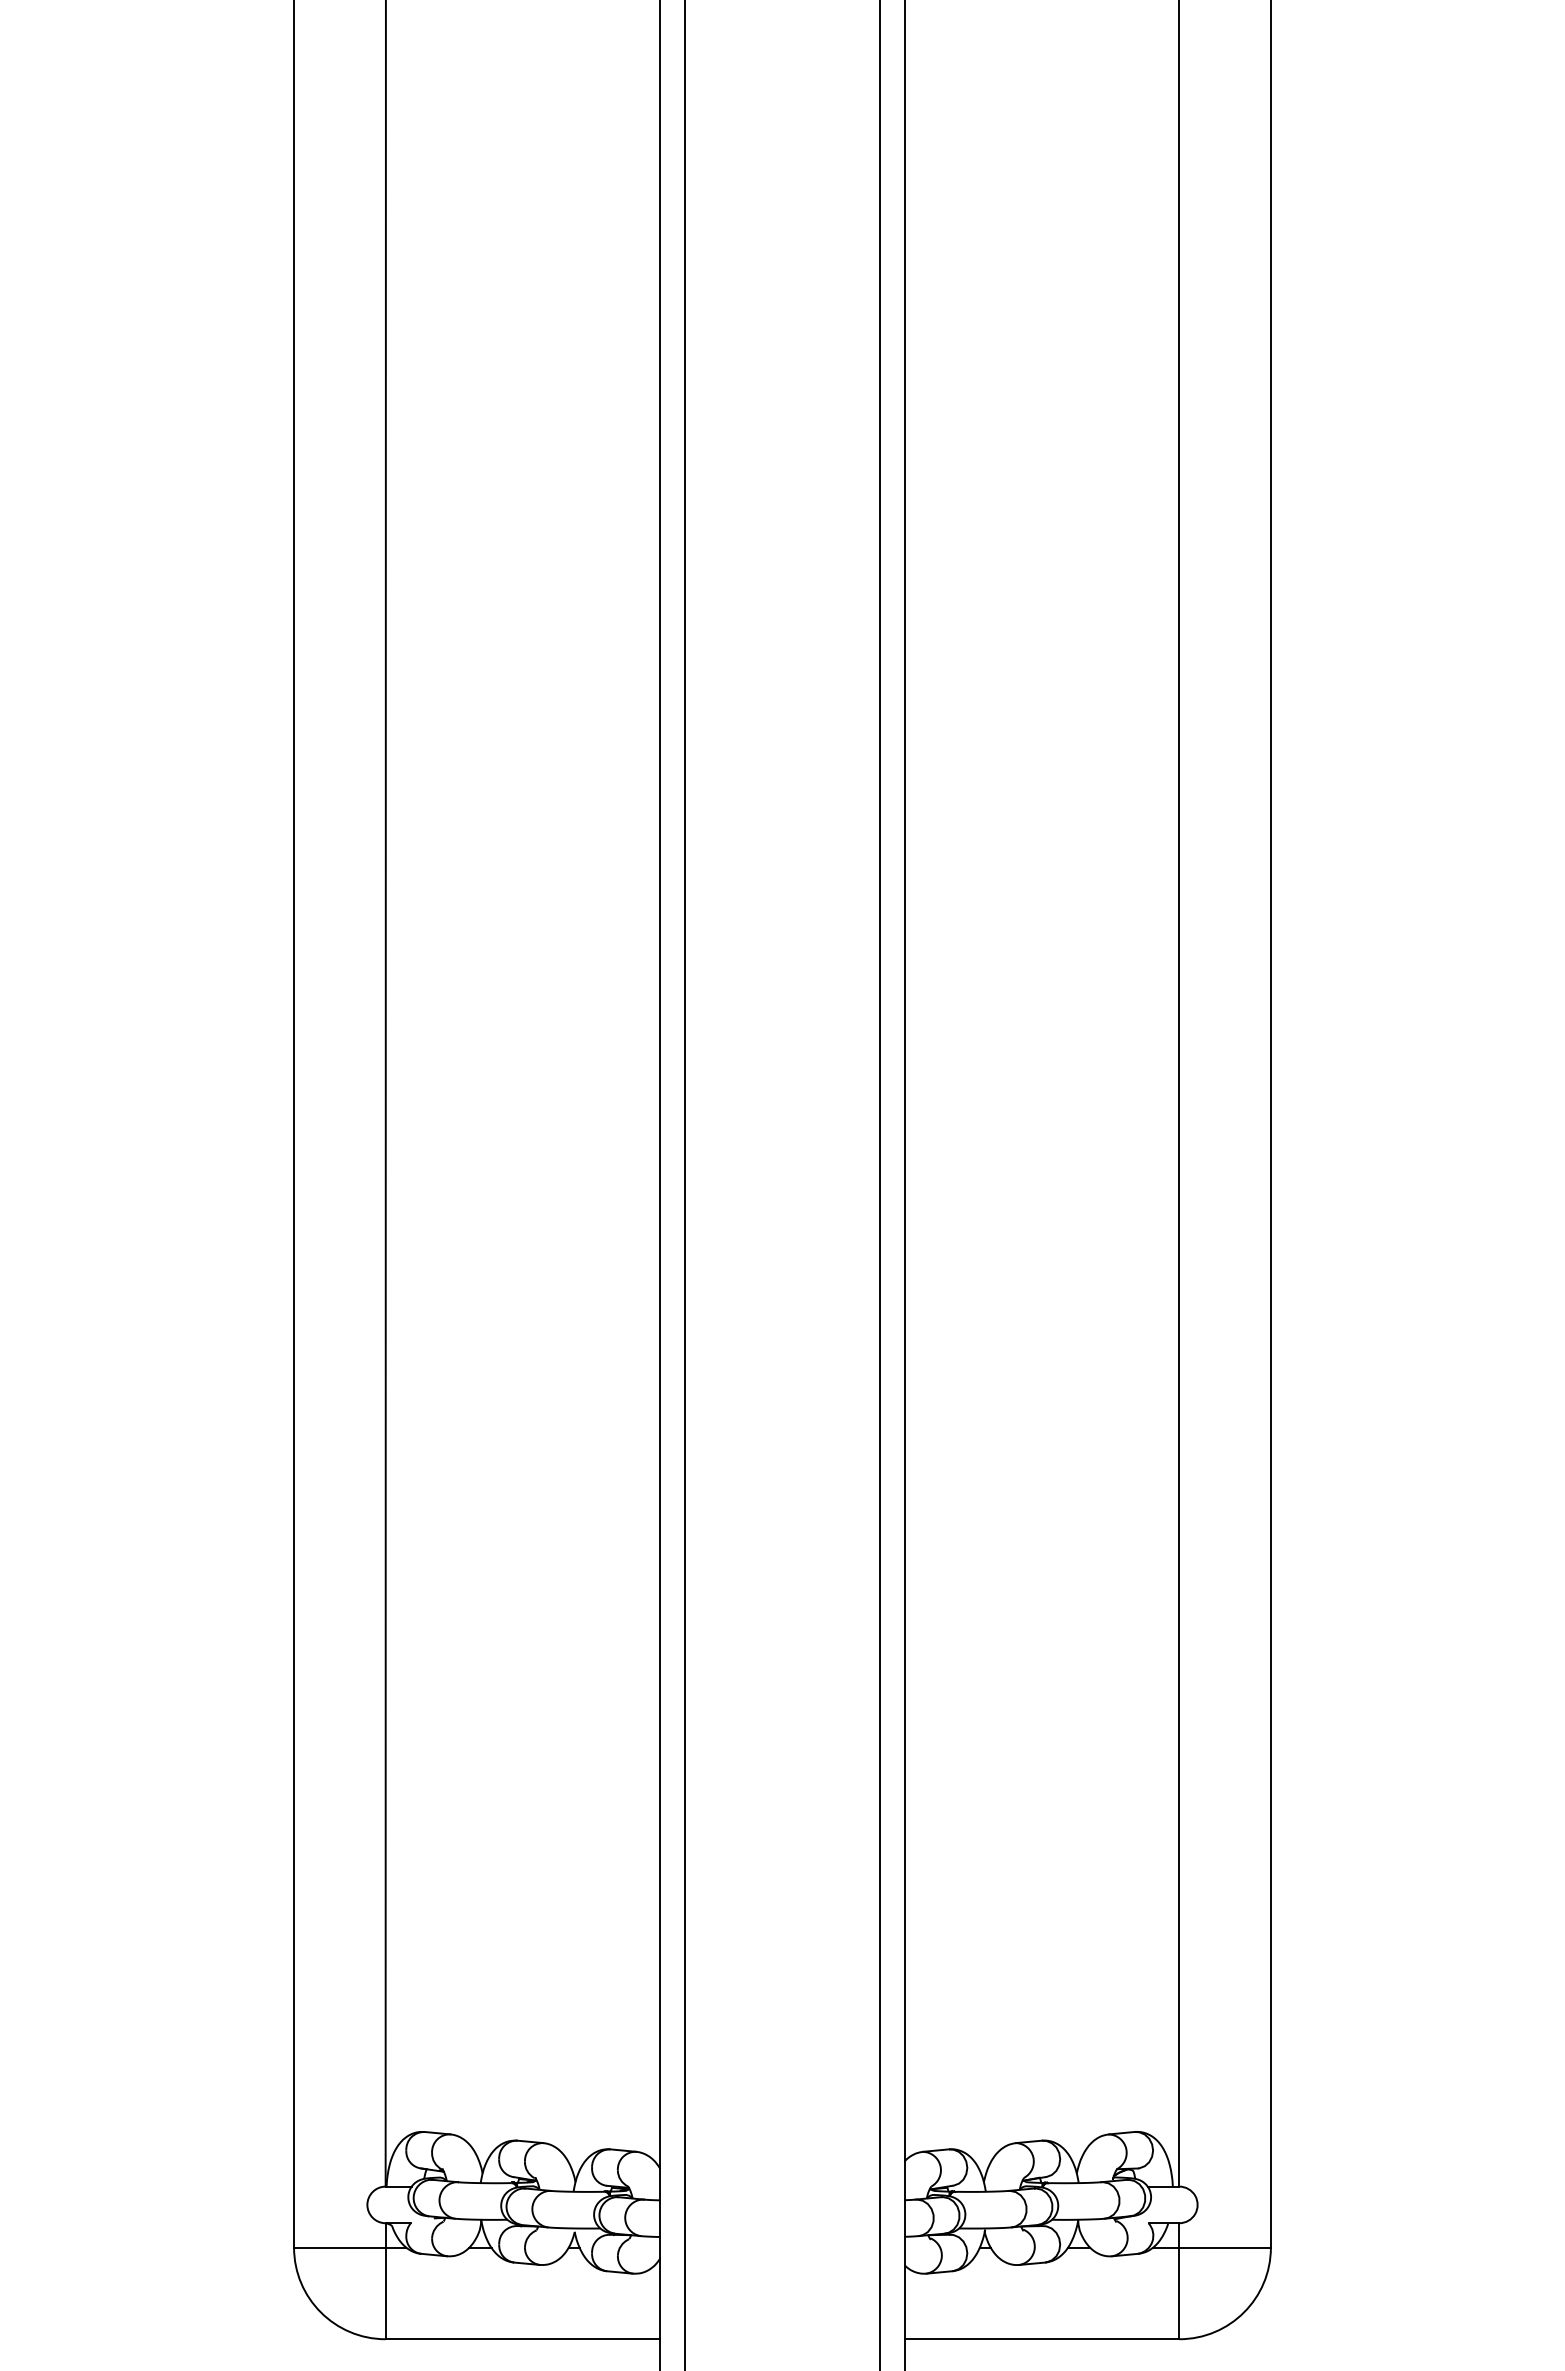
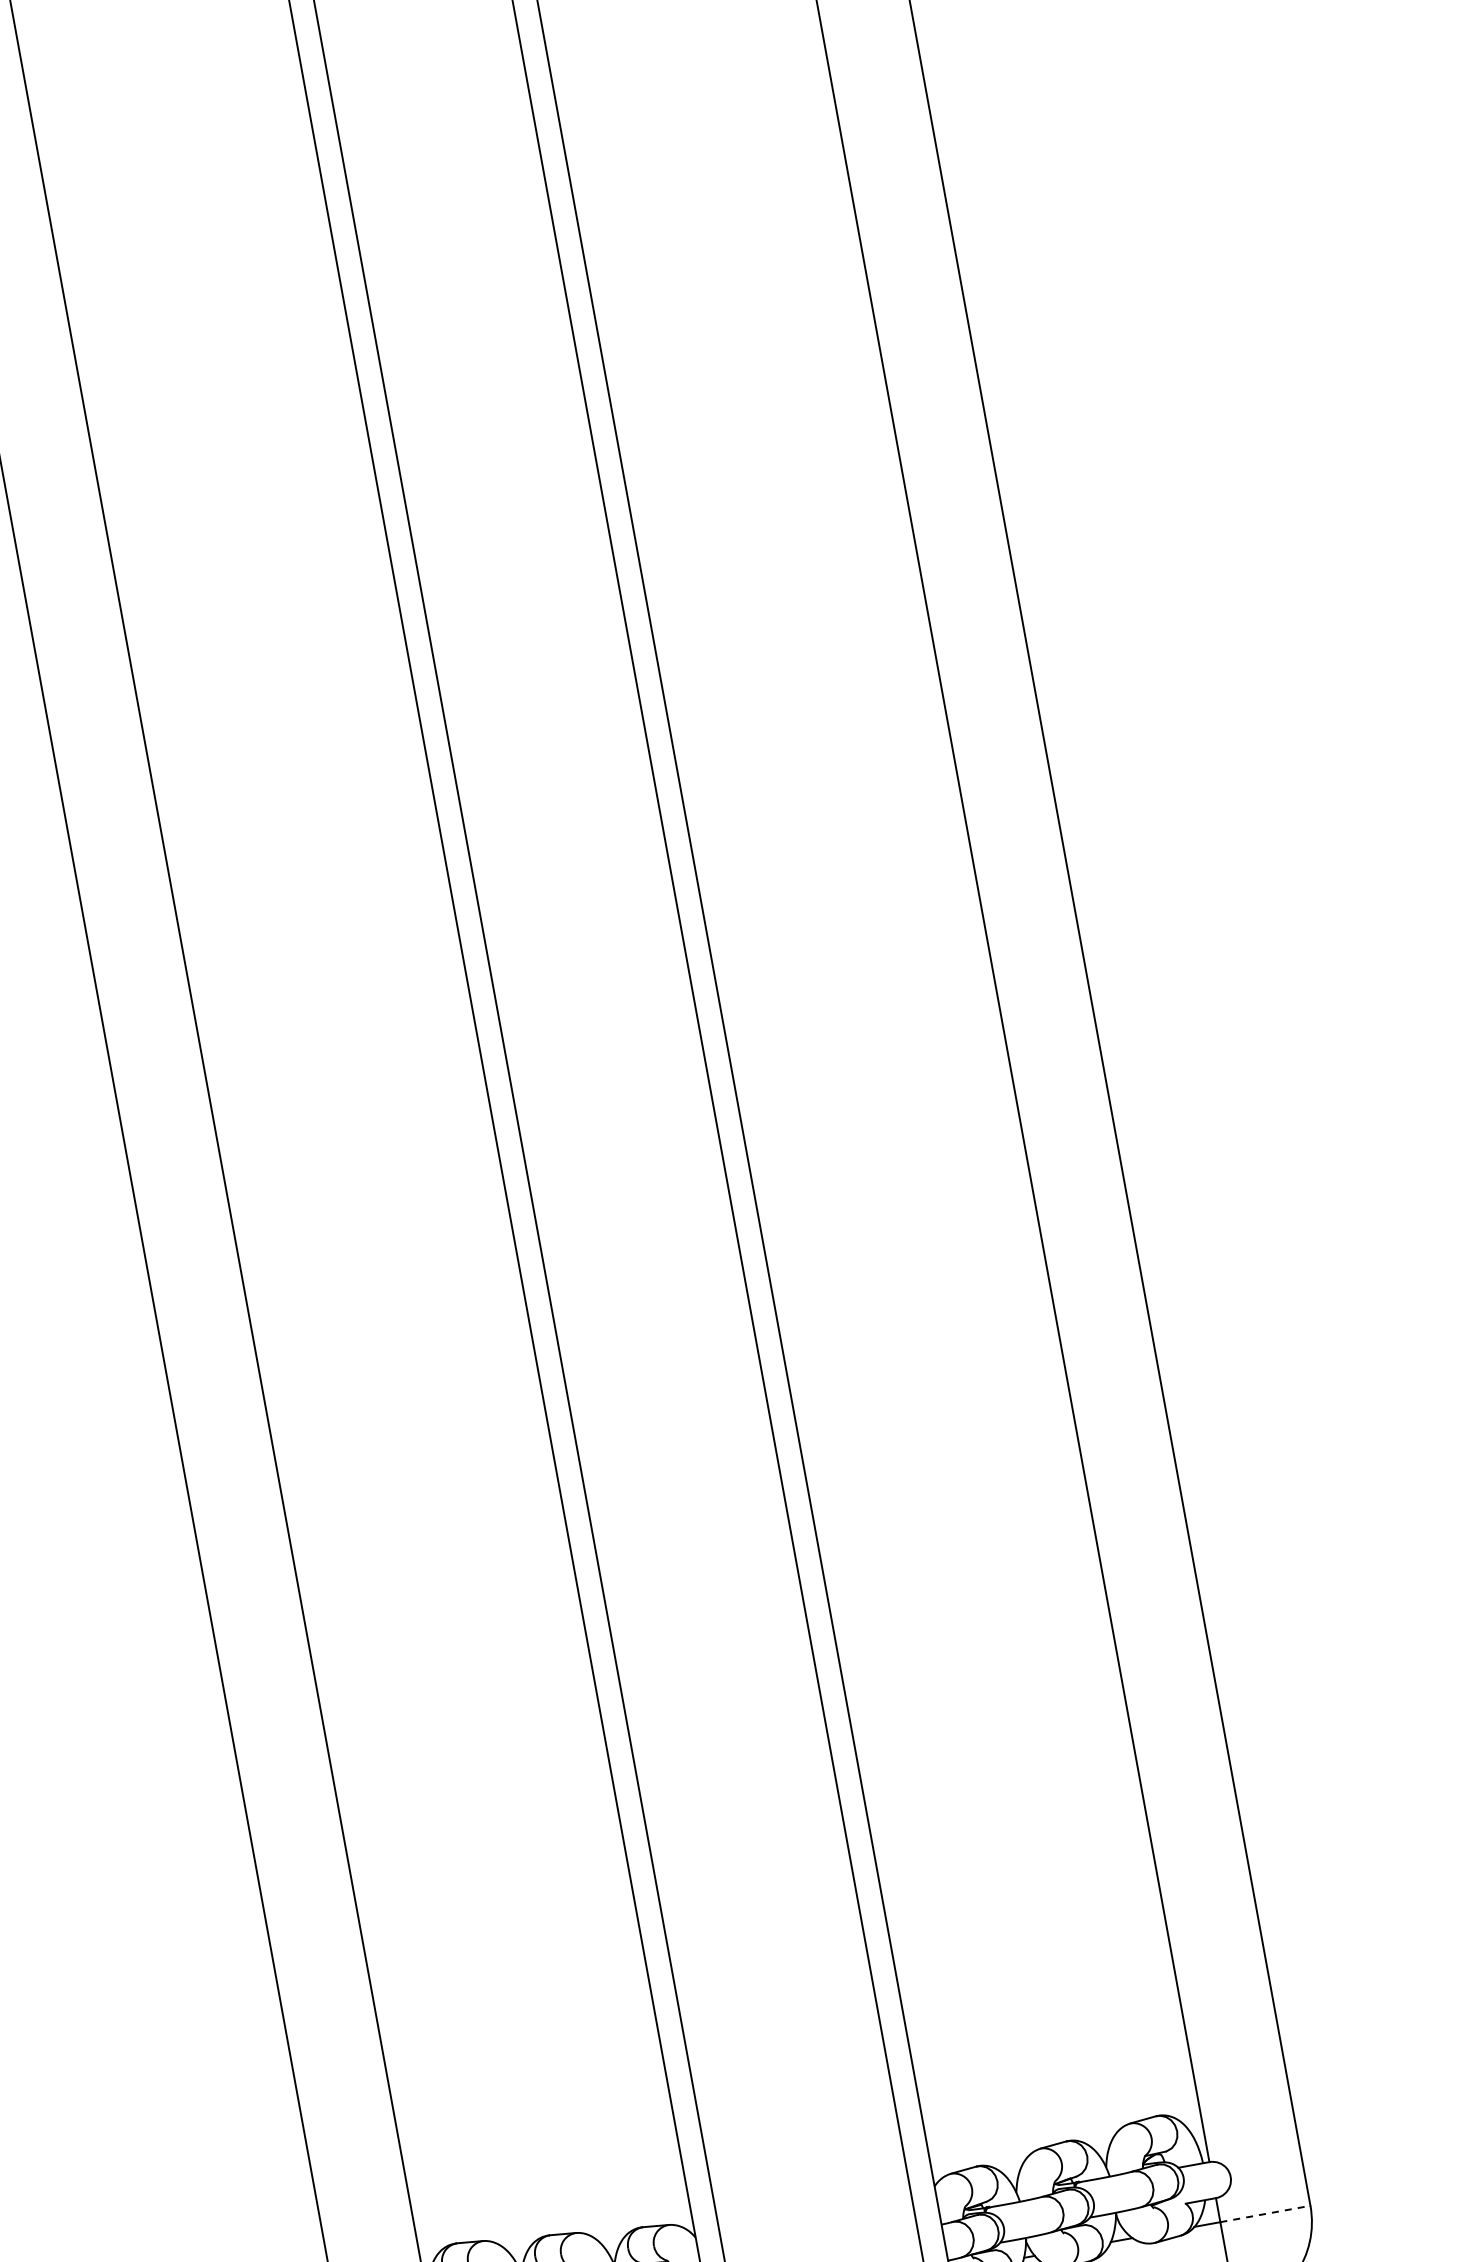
line: (1225, 2247) -> (1265, 2213), solid -> dashed

